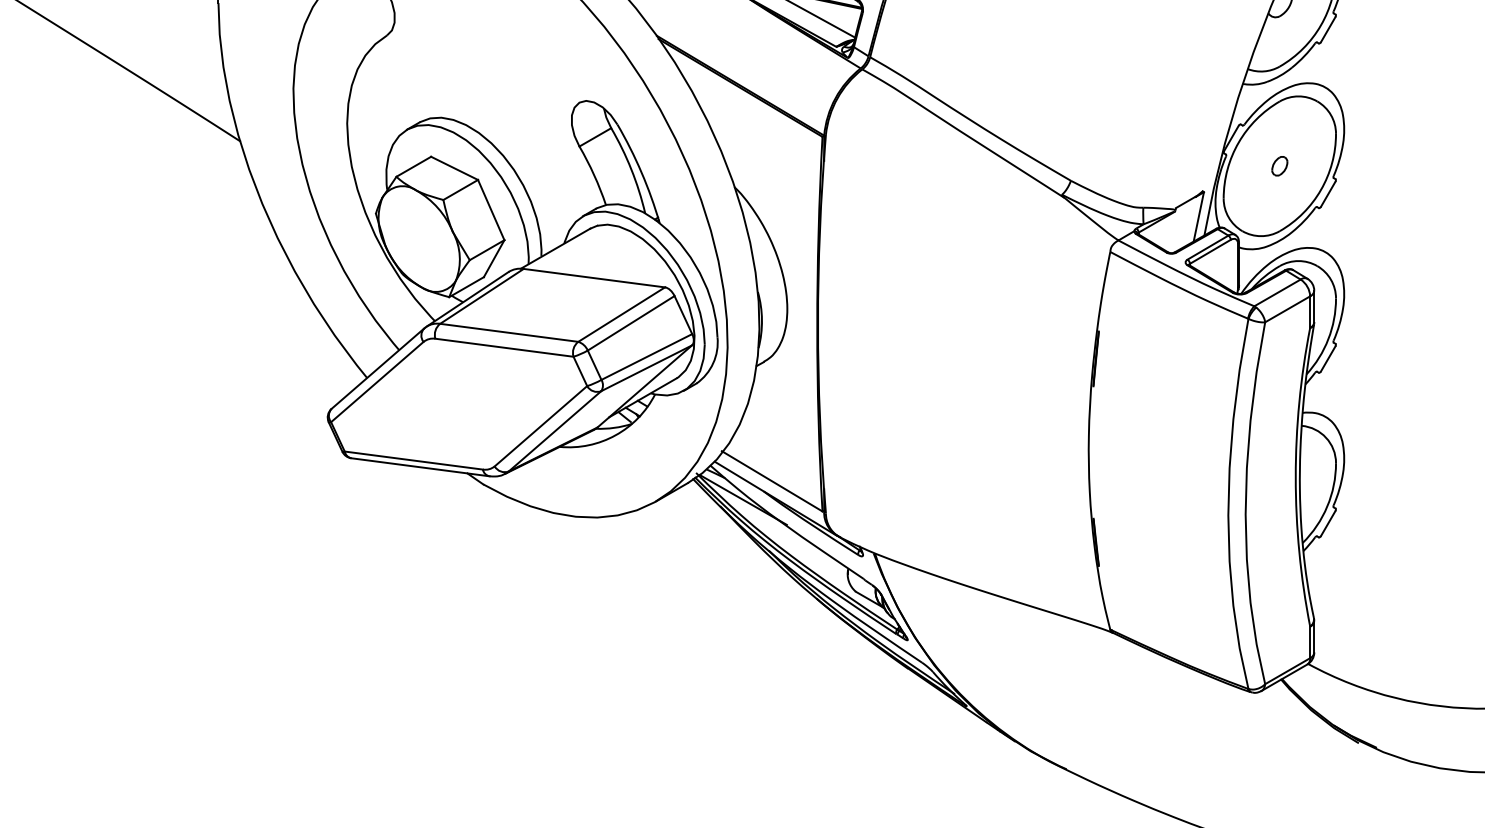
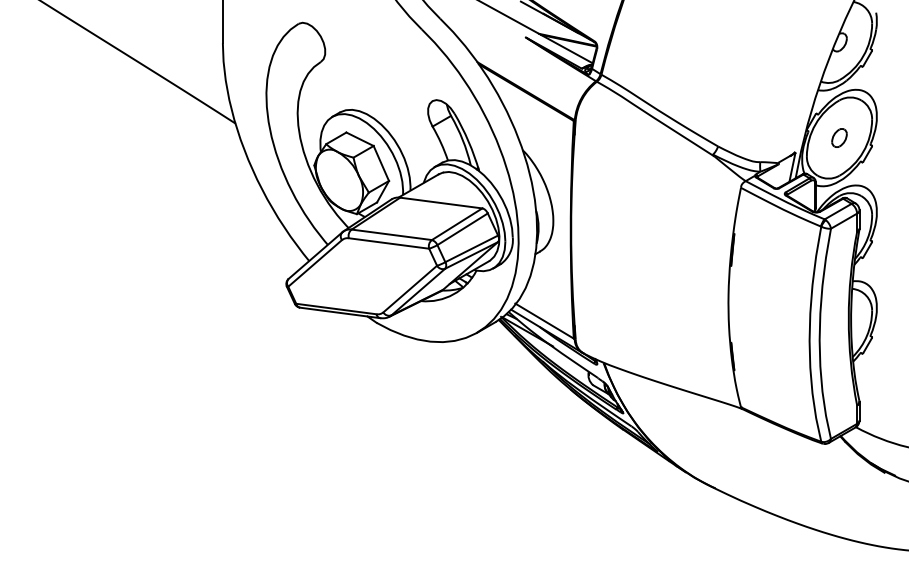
part: (1279, 165) -> (839, 137), size x1.67

